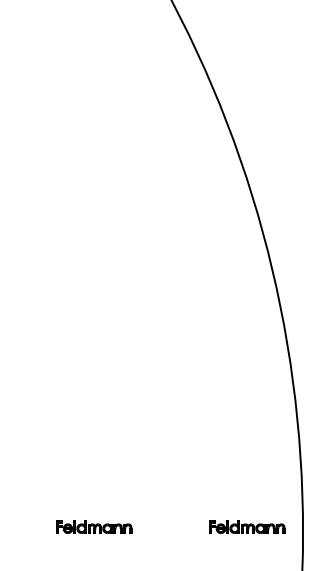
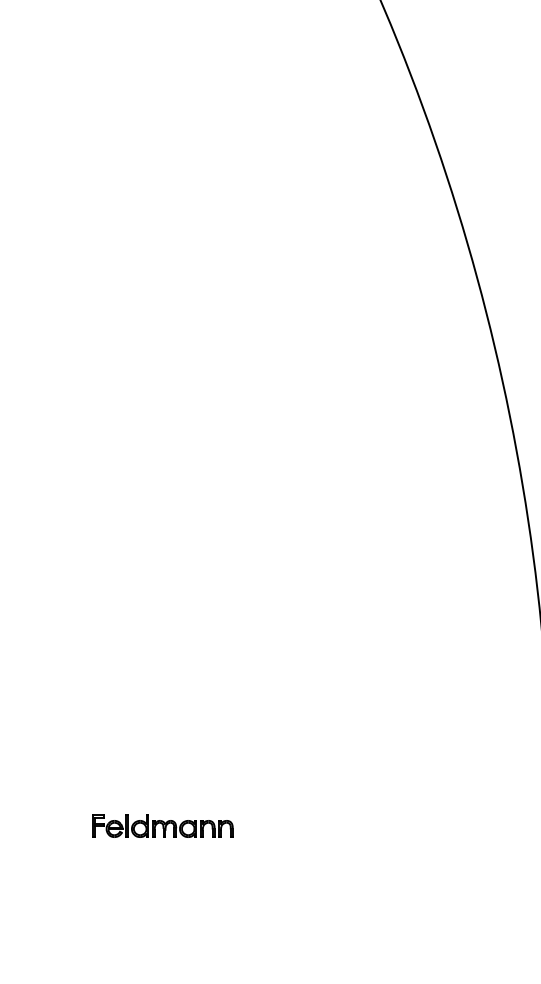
part: (247, 526) -> (448, 824), removed

